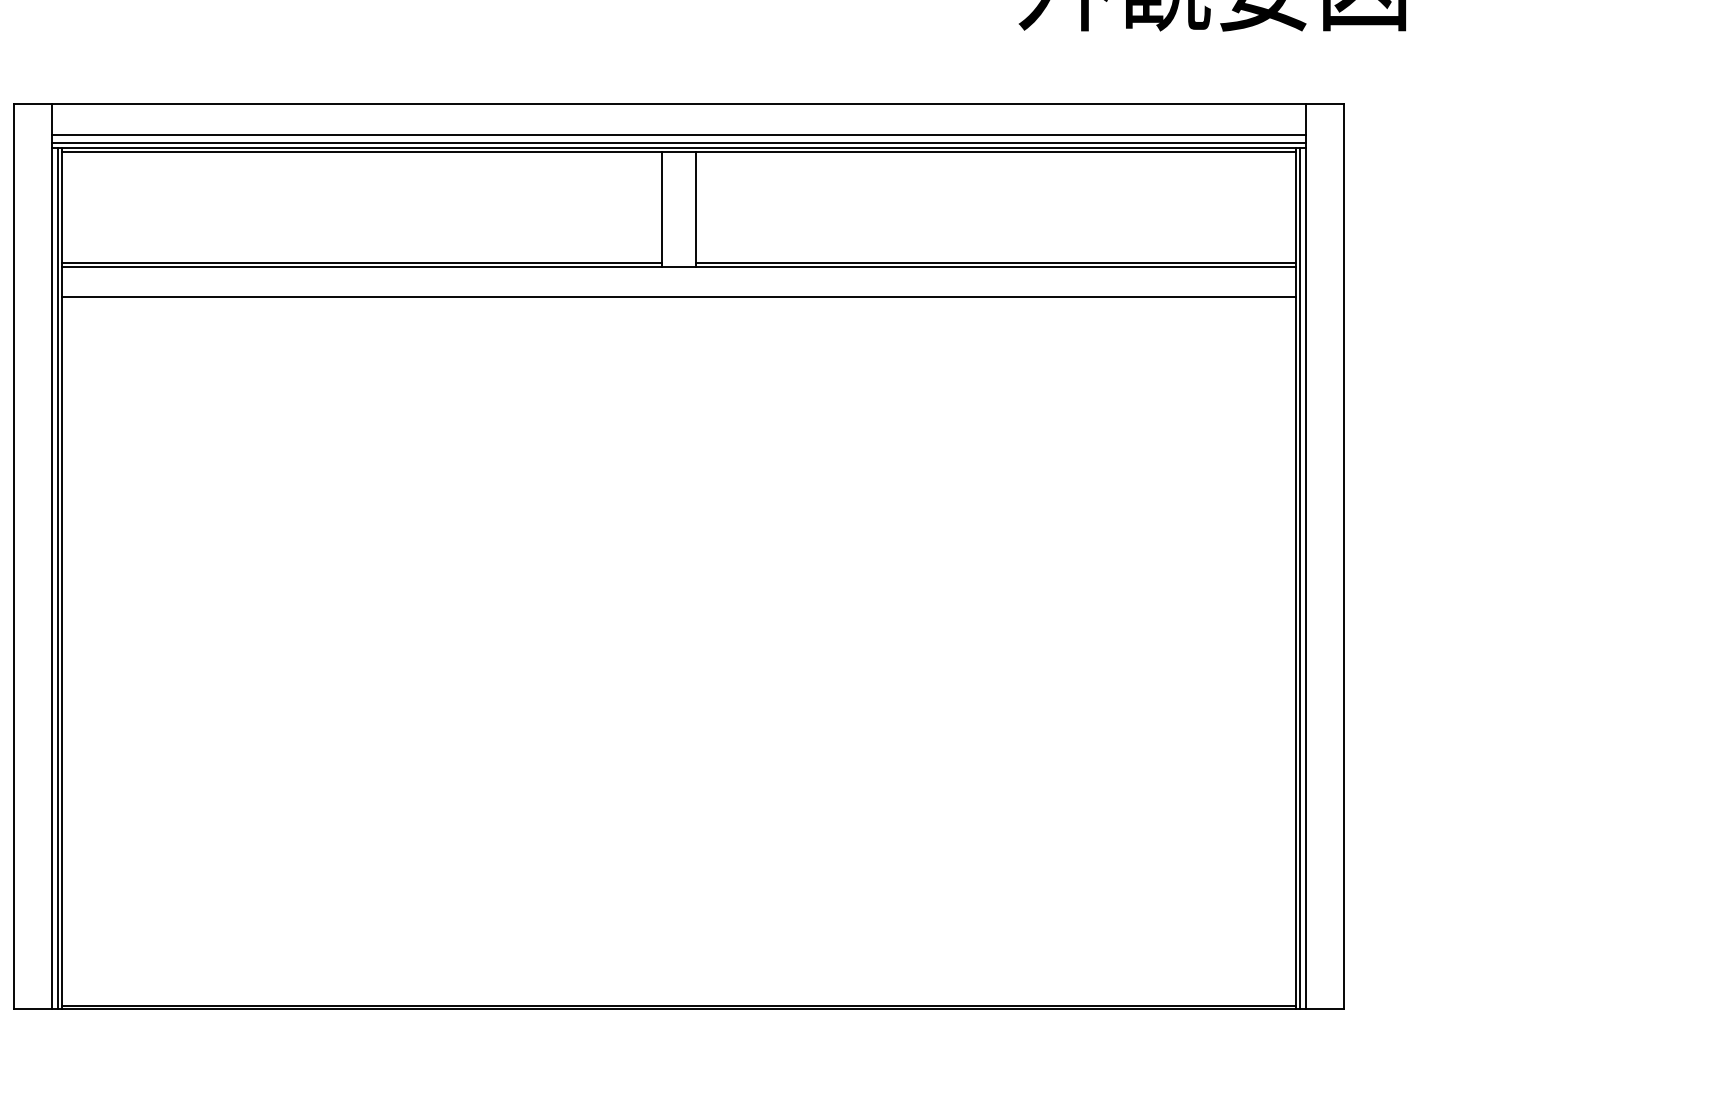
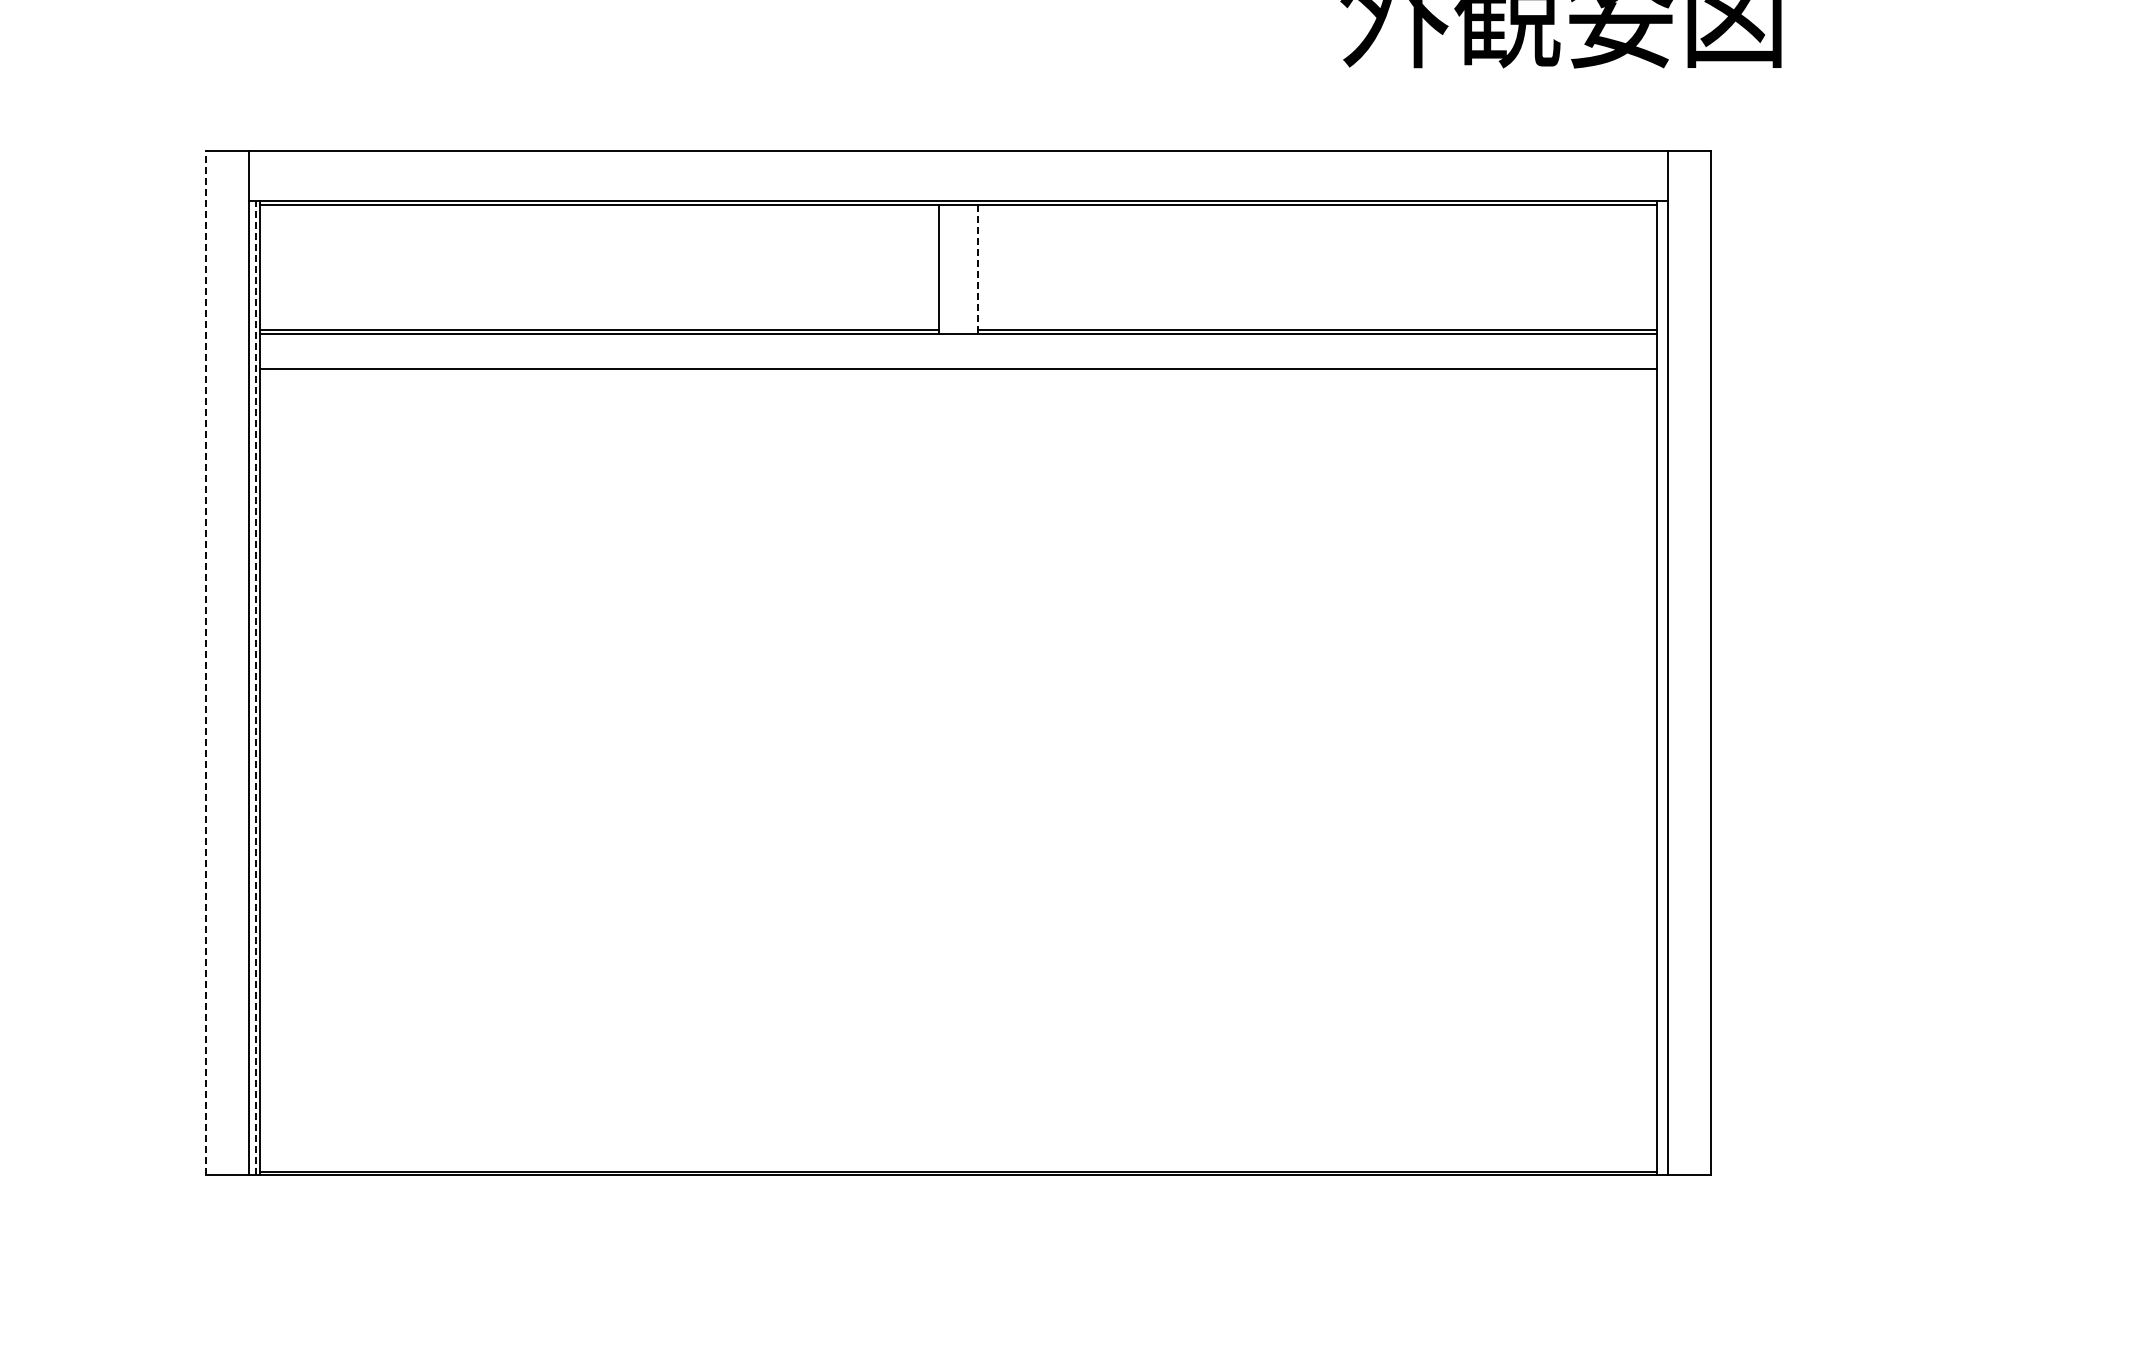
line: (678, 135) -> (958, 185), removed
line: (678, 142) -> (958, 194), removed
line: (695, 209) -> (977, 269), solid -> dashed
line: (13, 556) -> (205, 662), solid -> dashed
line: (57, 578) -> (255, 687), solid -> dashed
line: (1300, 578) -> (1661, 687), removed

